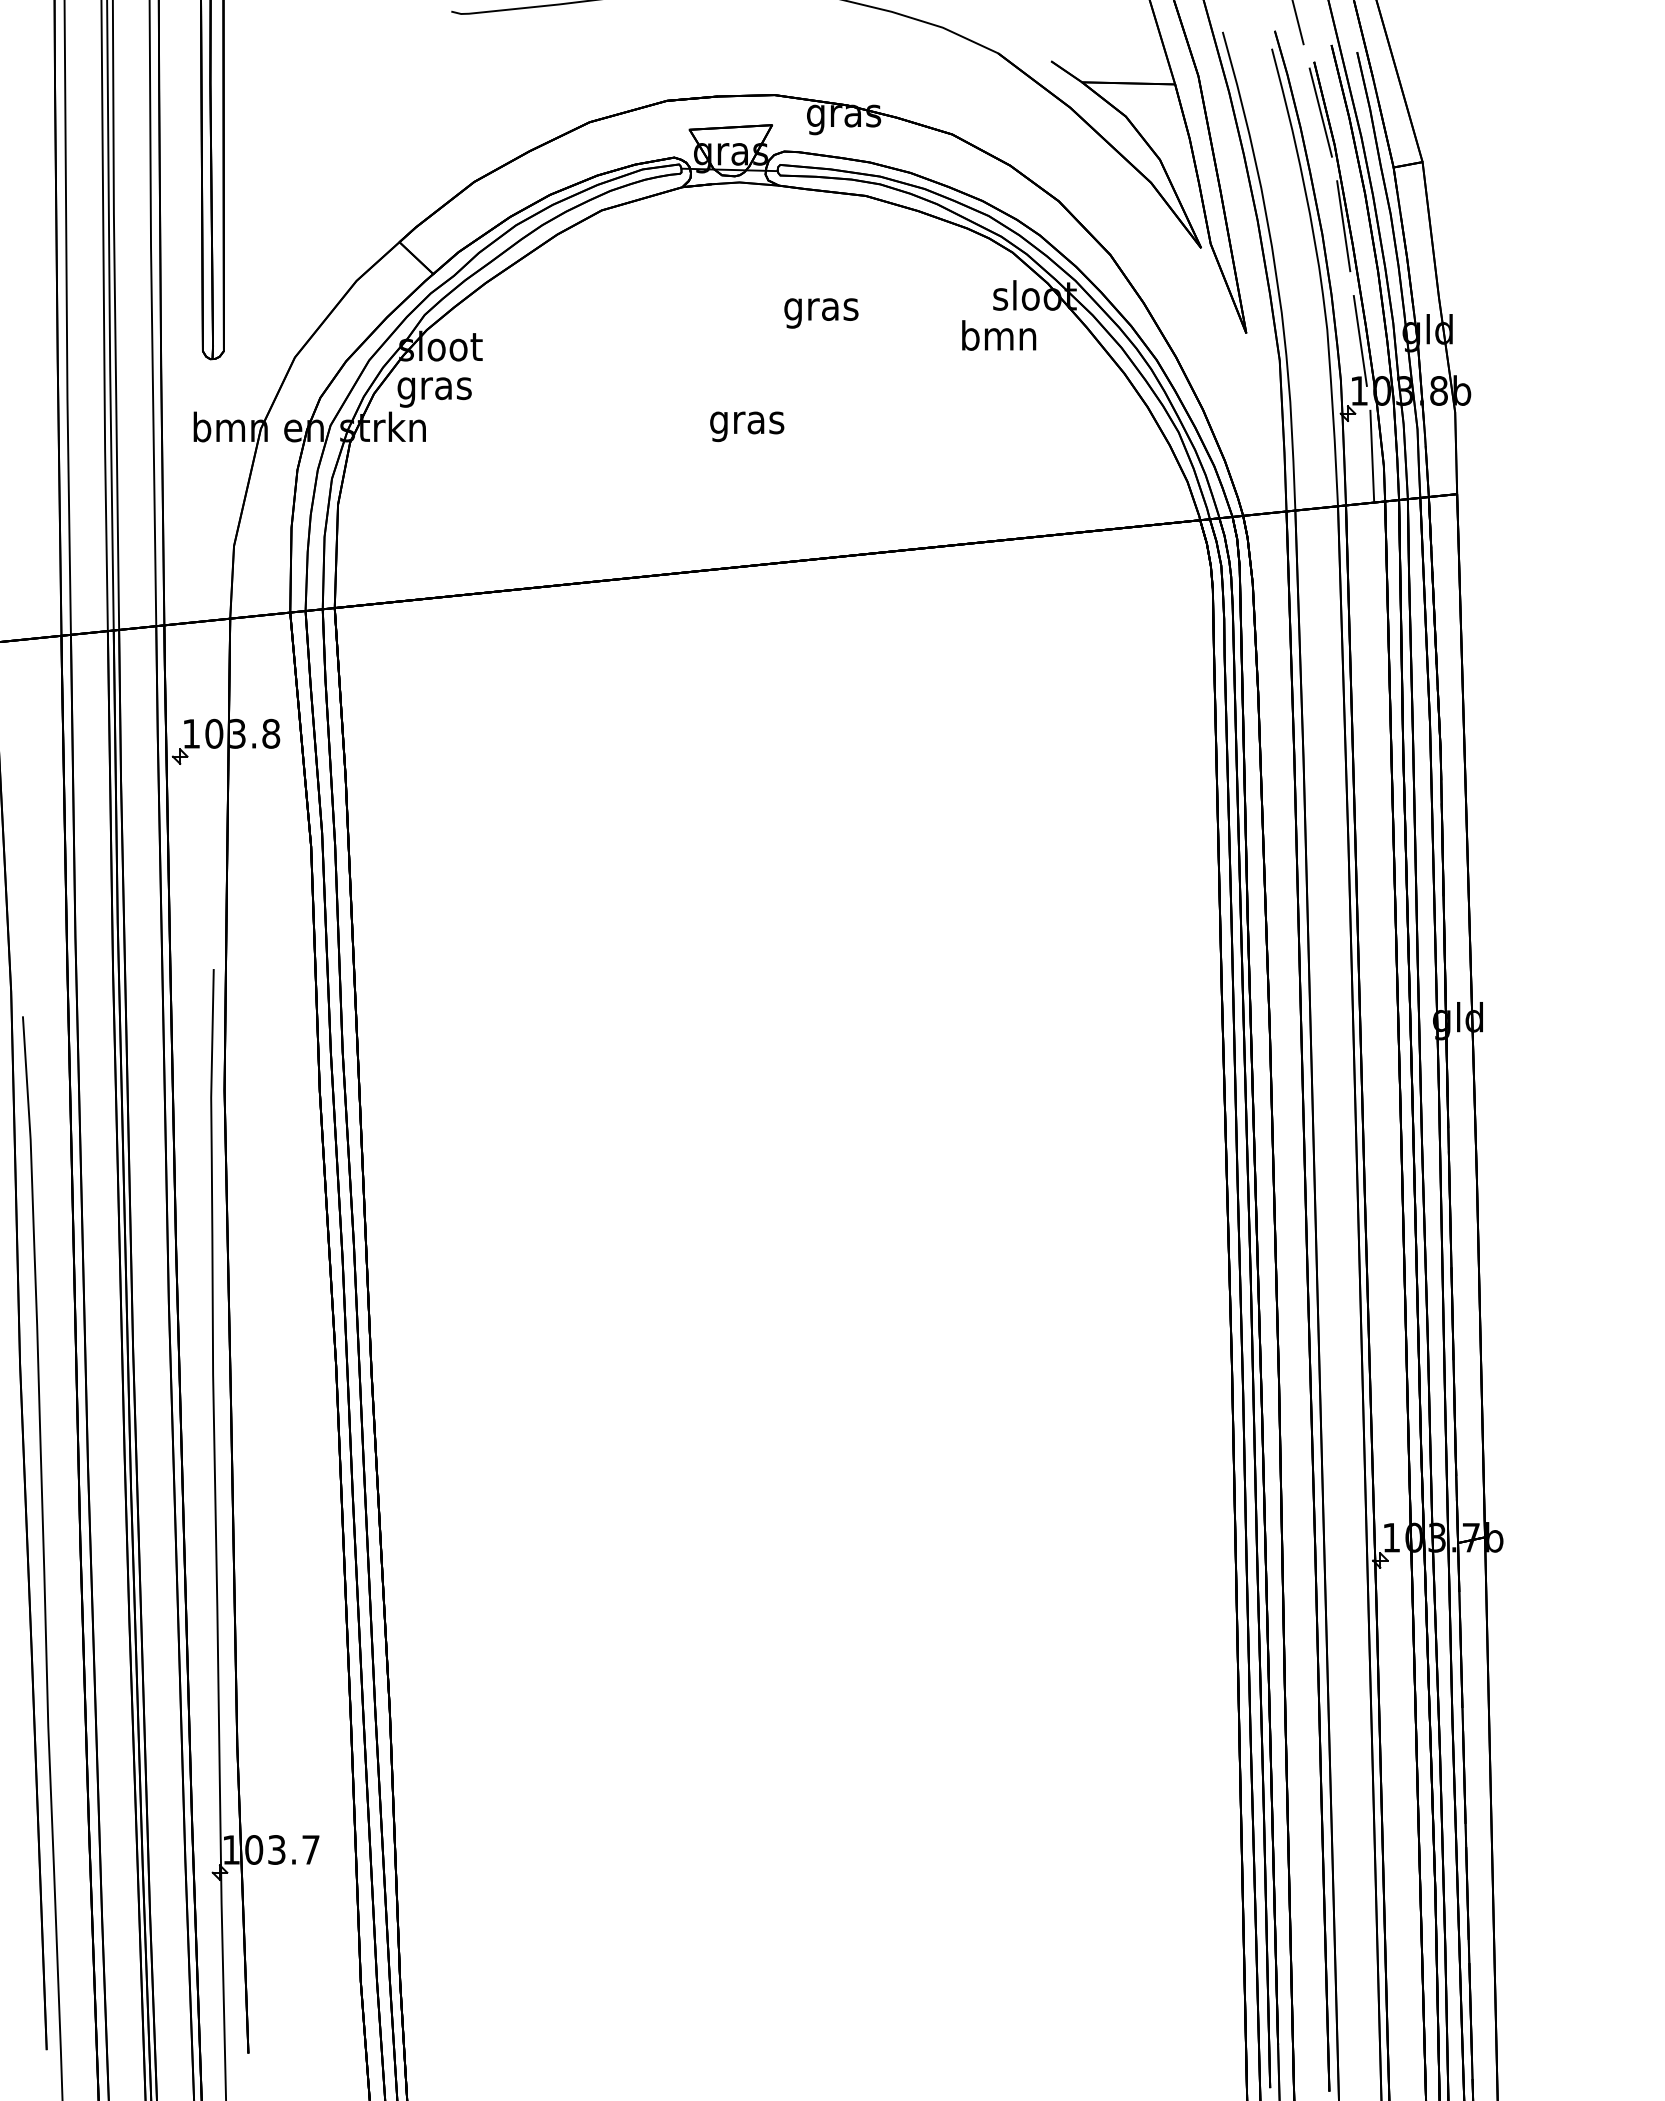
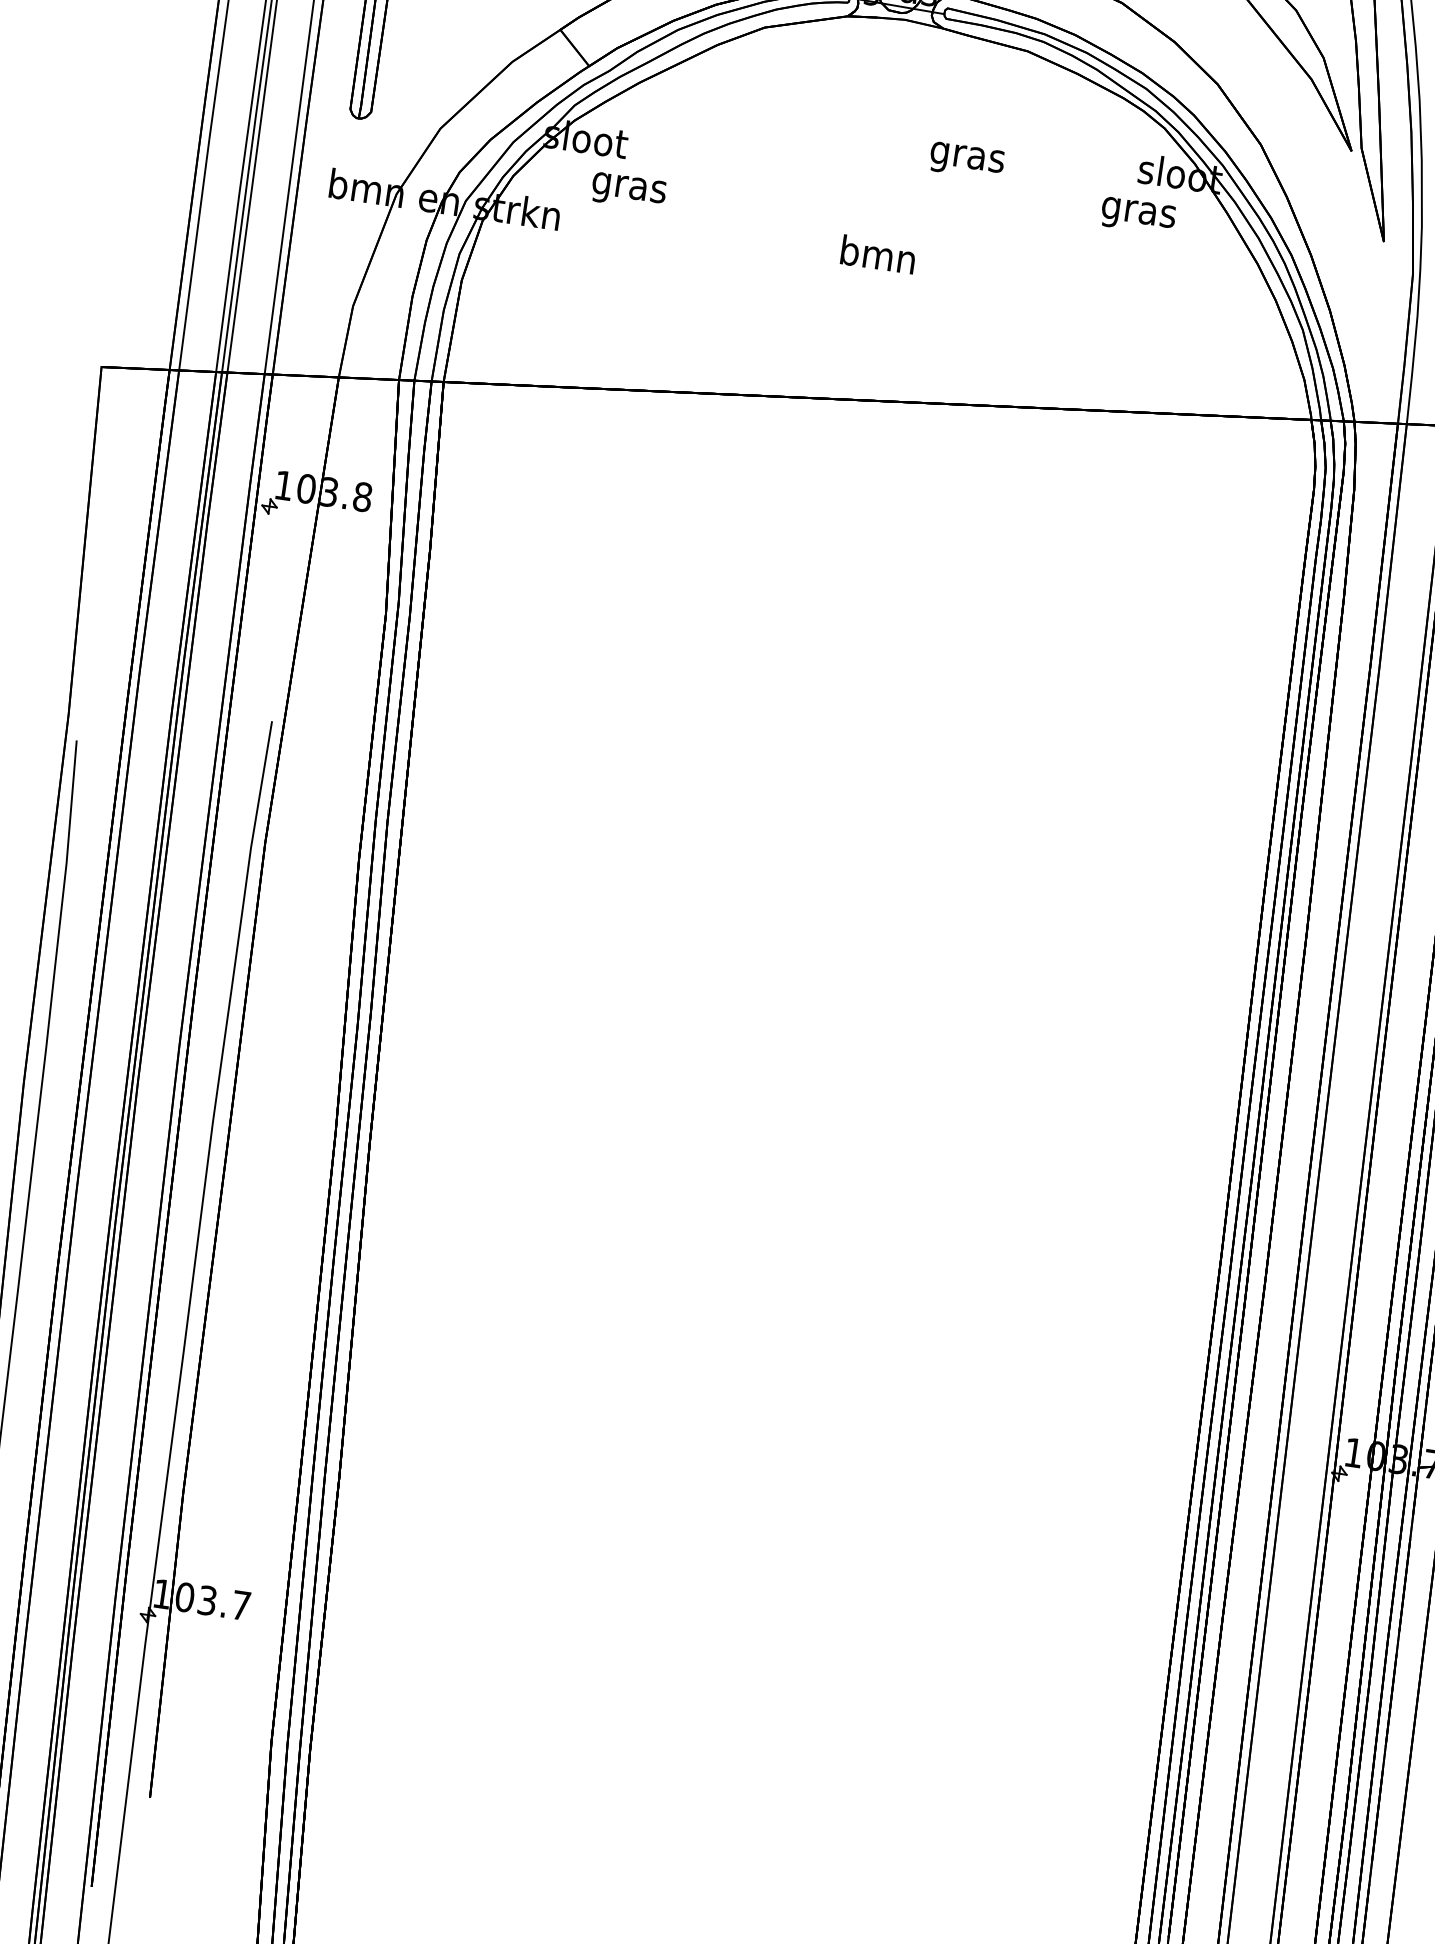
text: (999, 339) -> (1139, 212), bmn -> gras
text: (434, 392) -> (628, 191), moved
text: (747, 422) -> (878, 258), gras -> bmn

